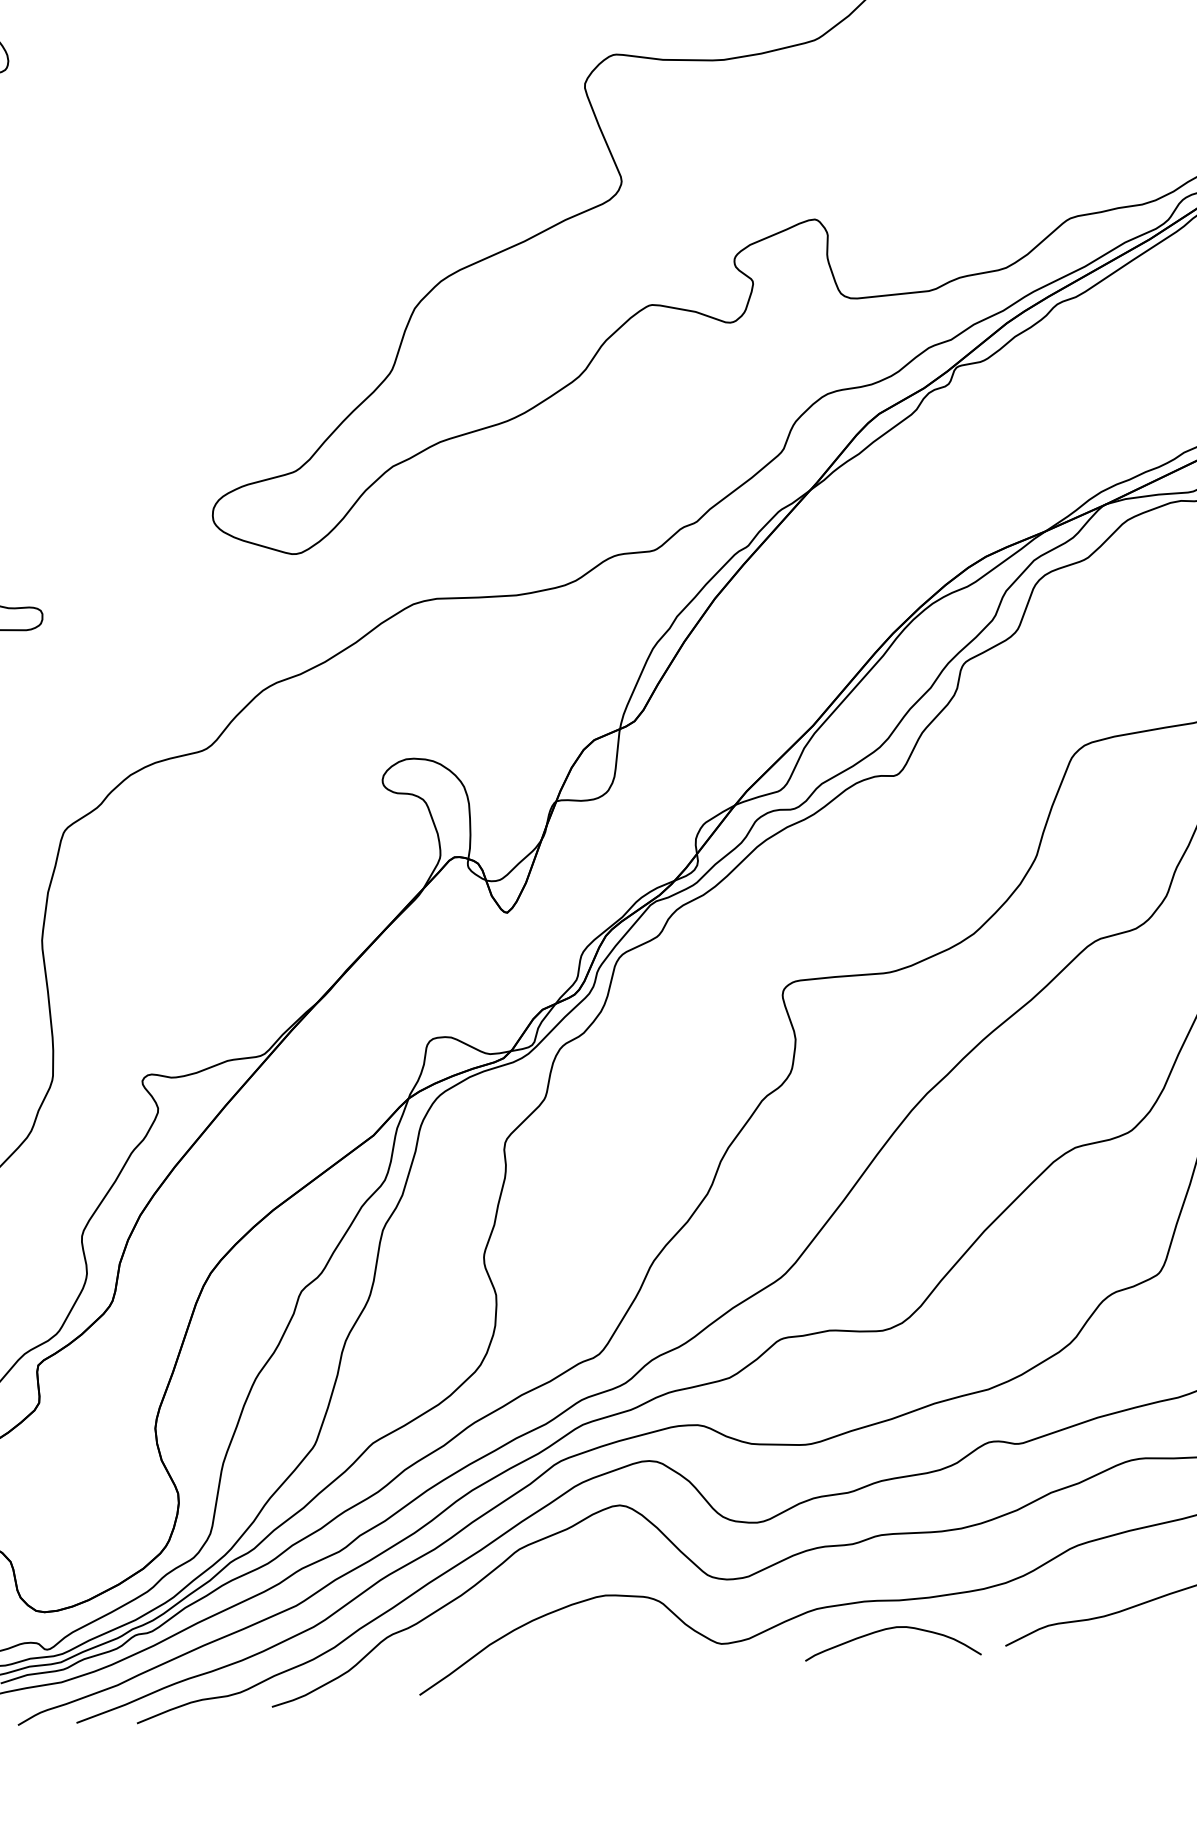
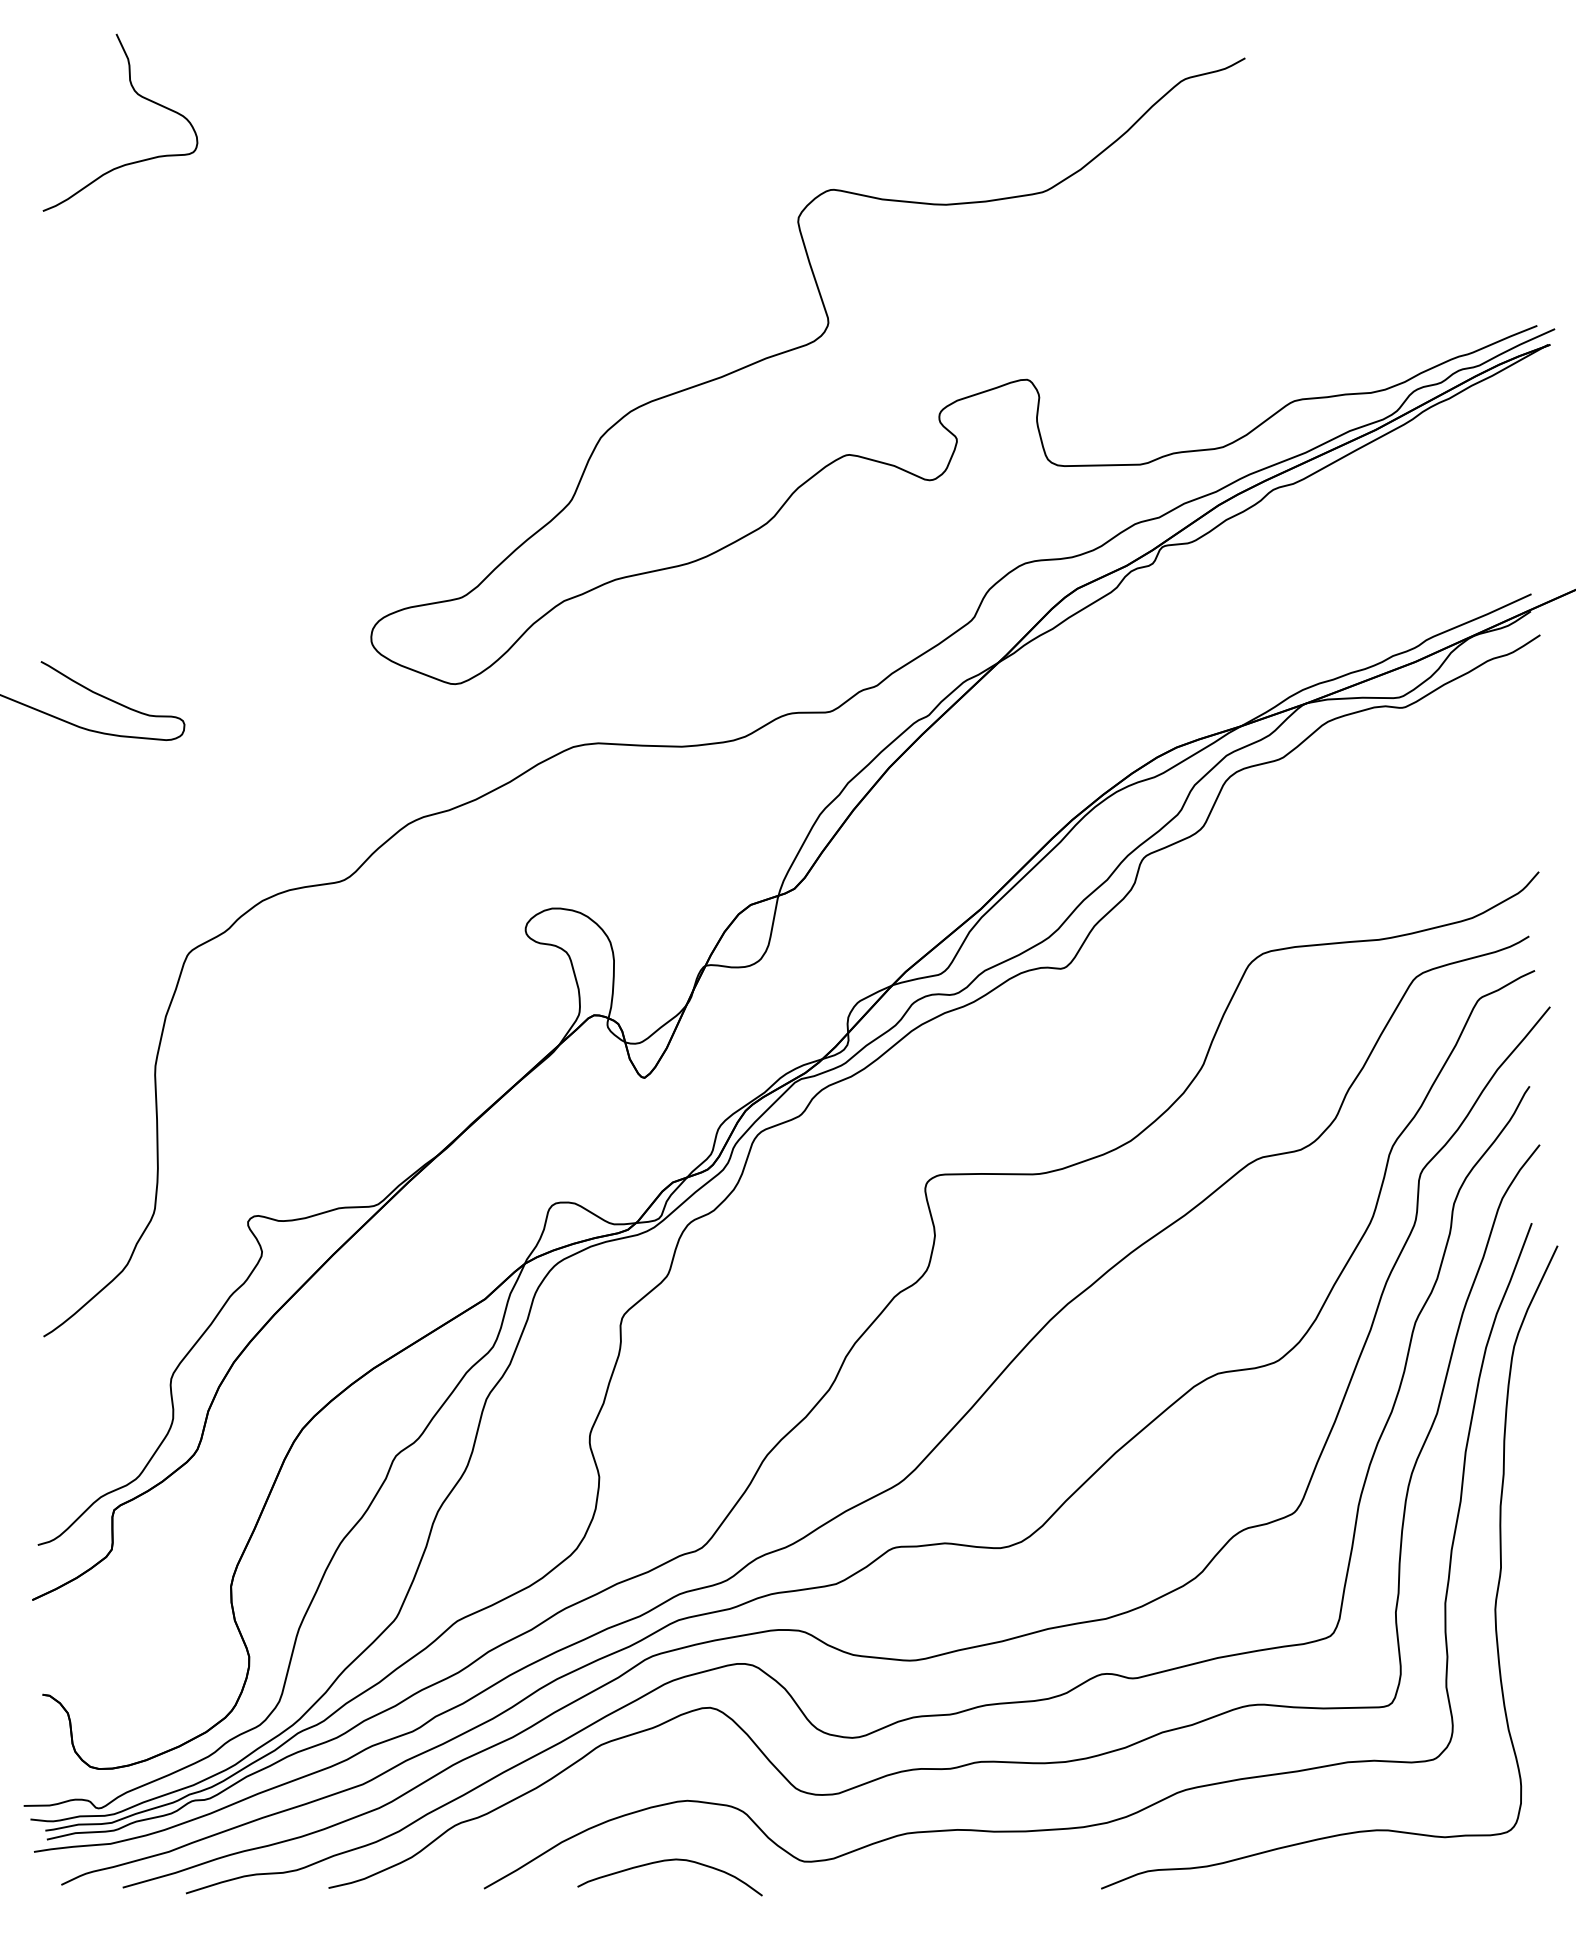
curve: (889, 1629) -> (668, 1861), moved

